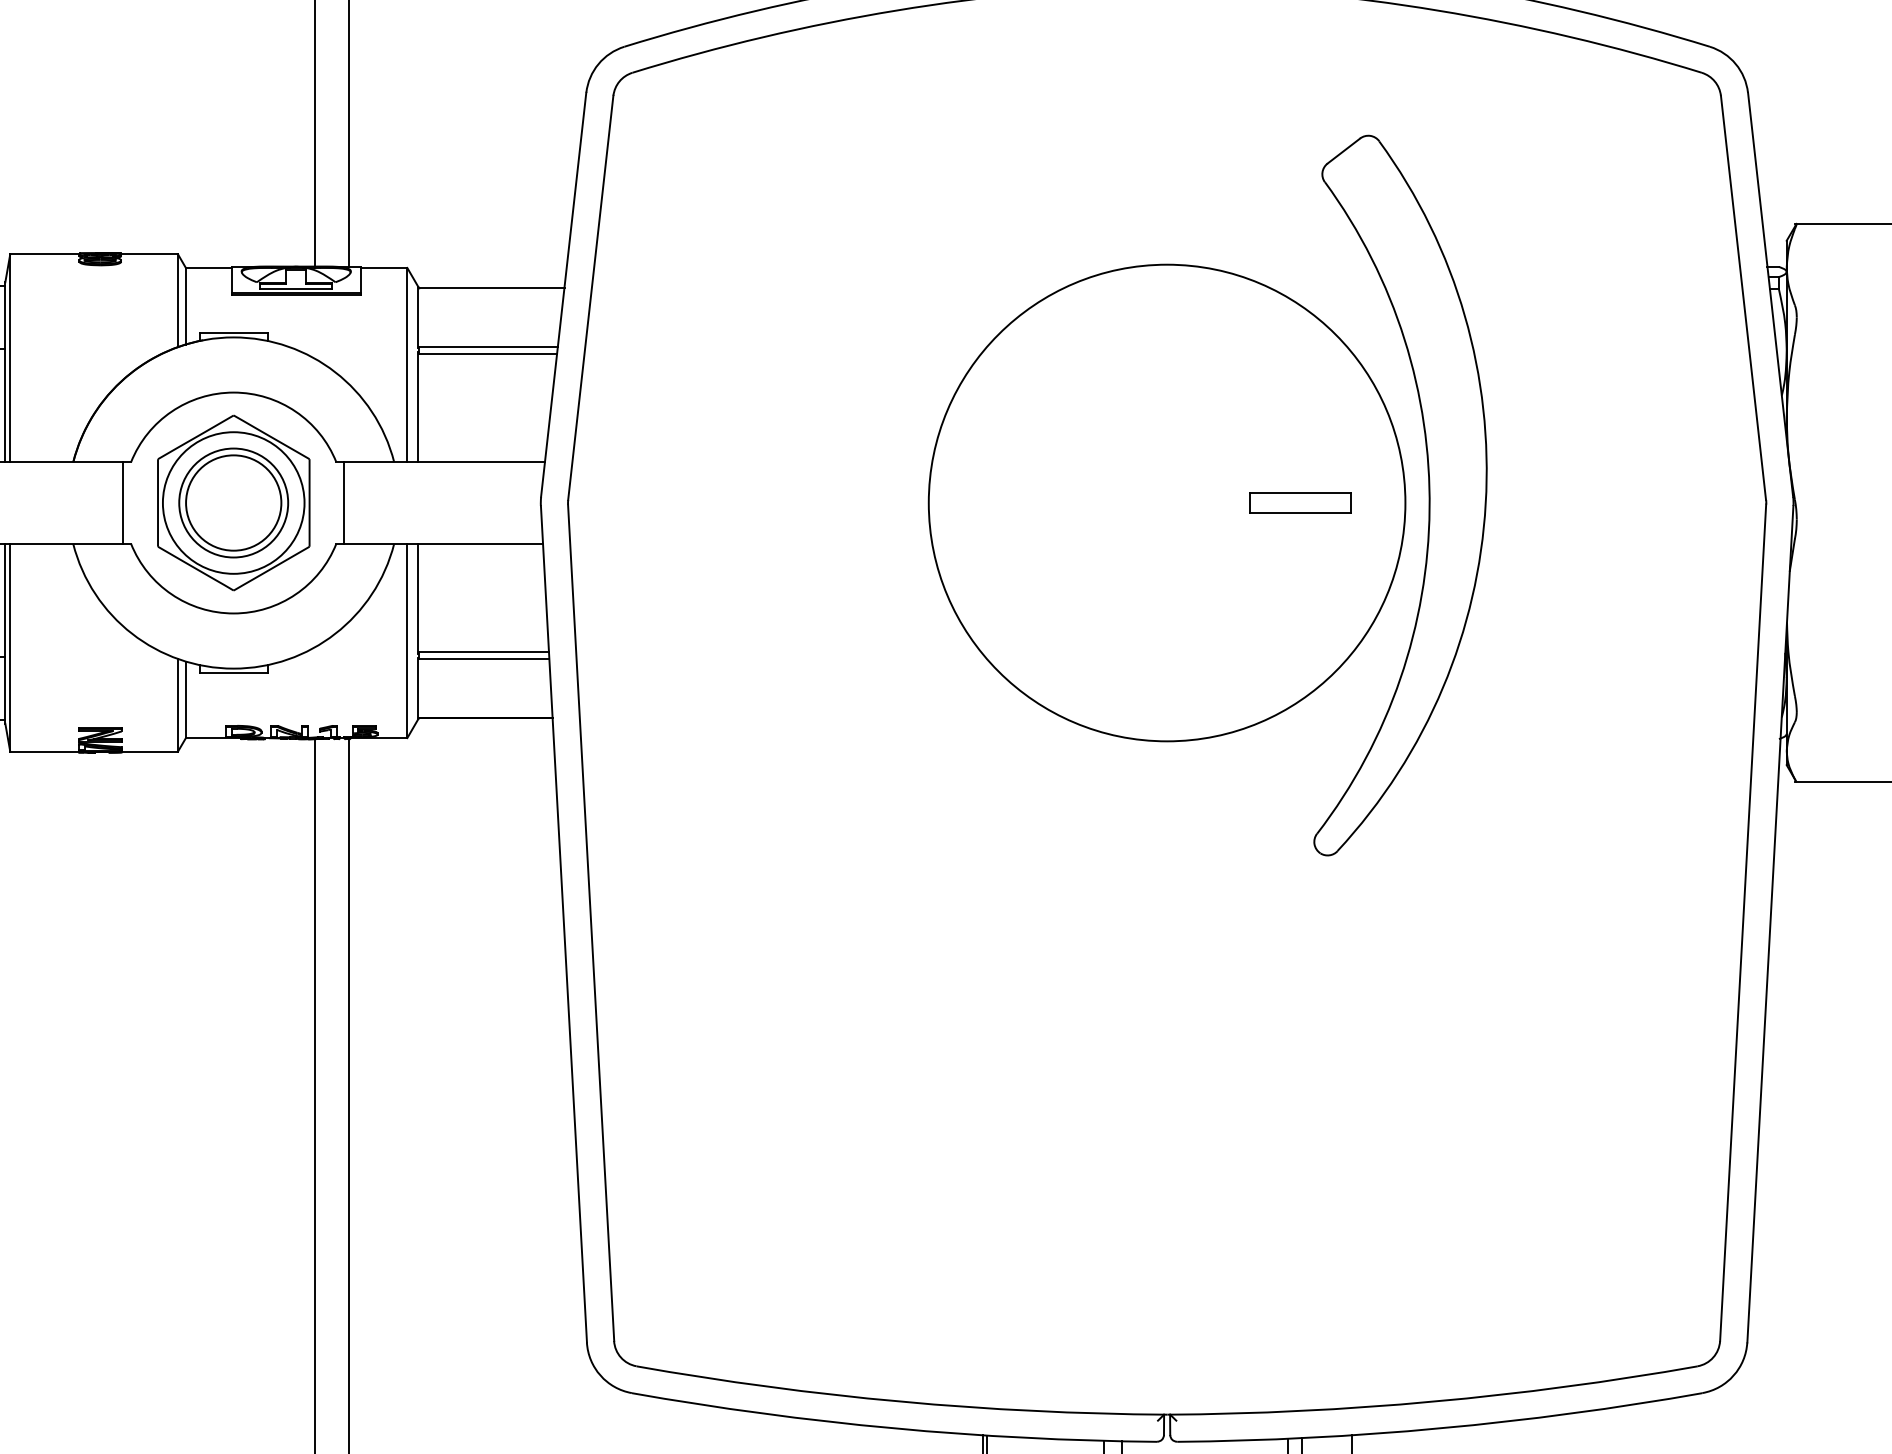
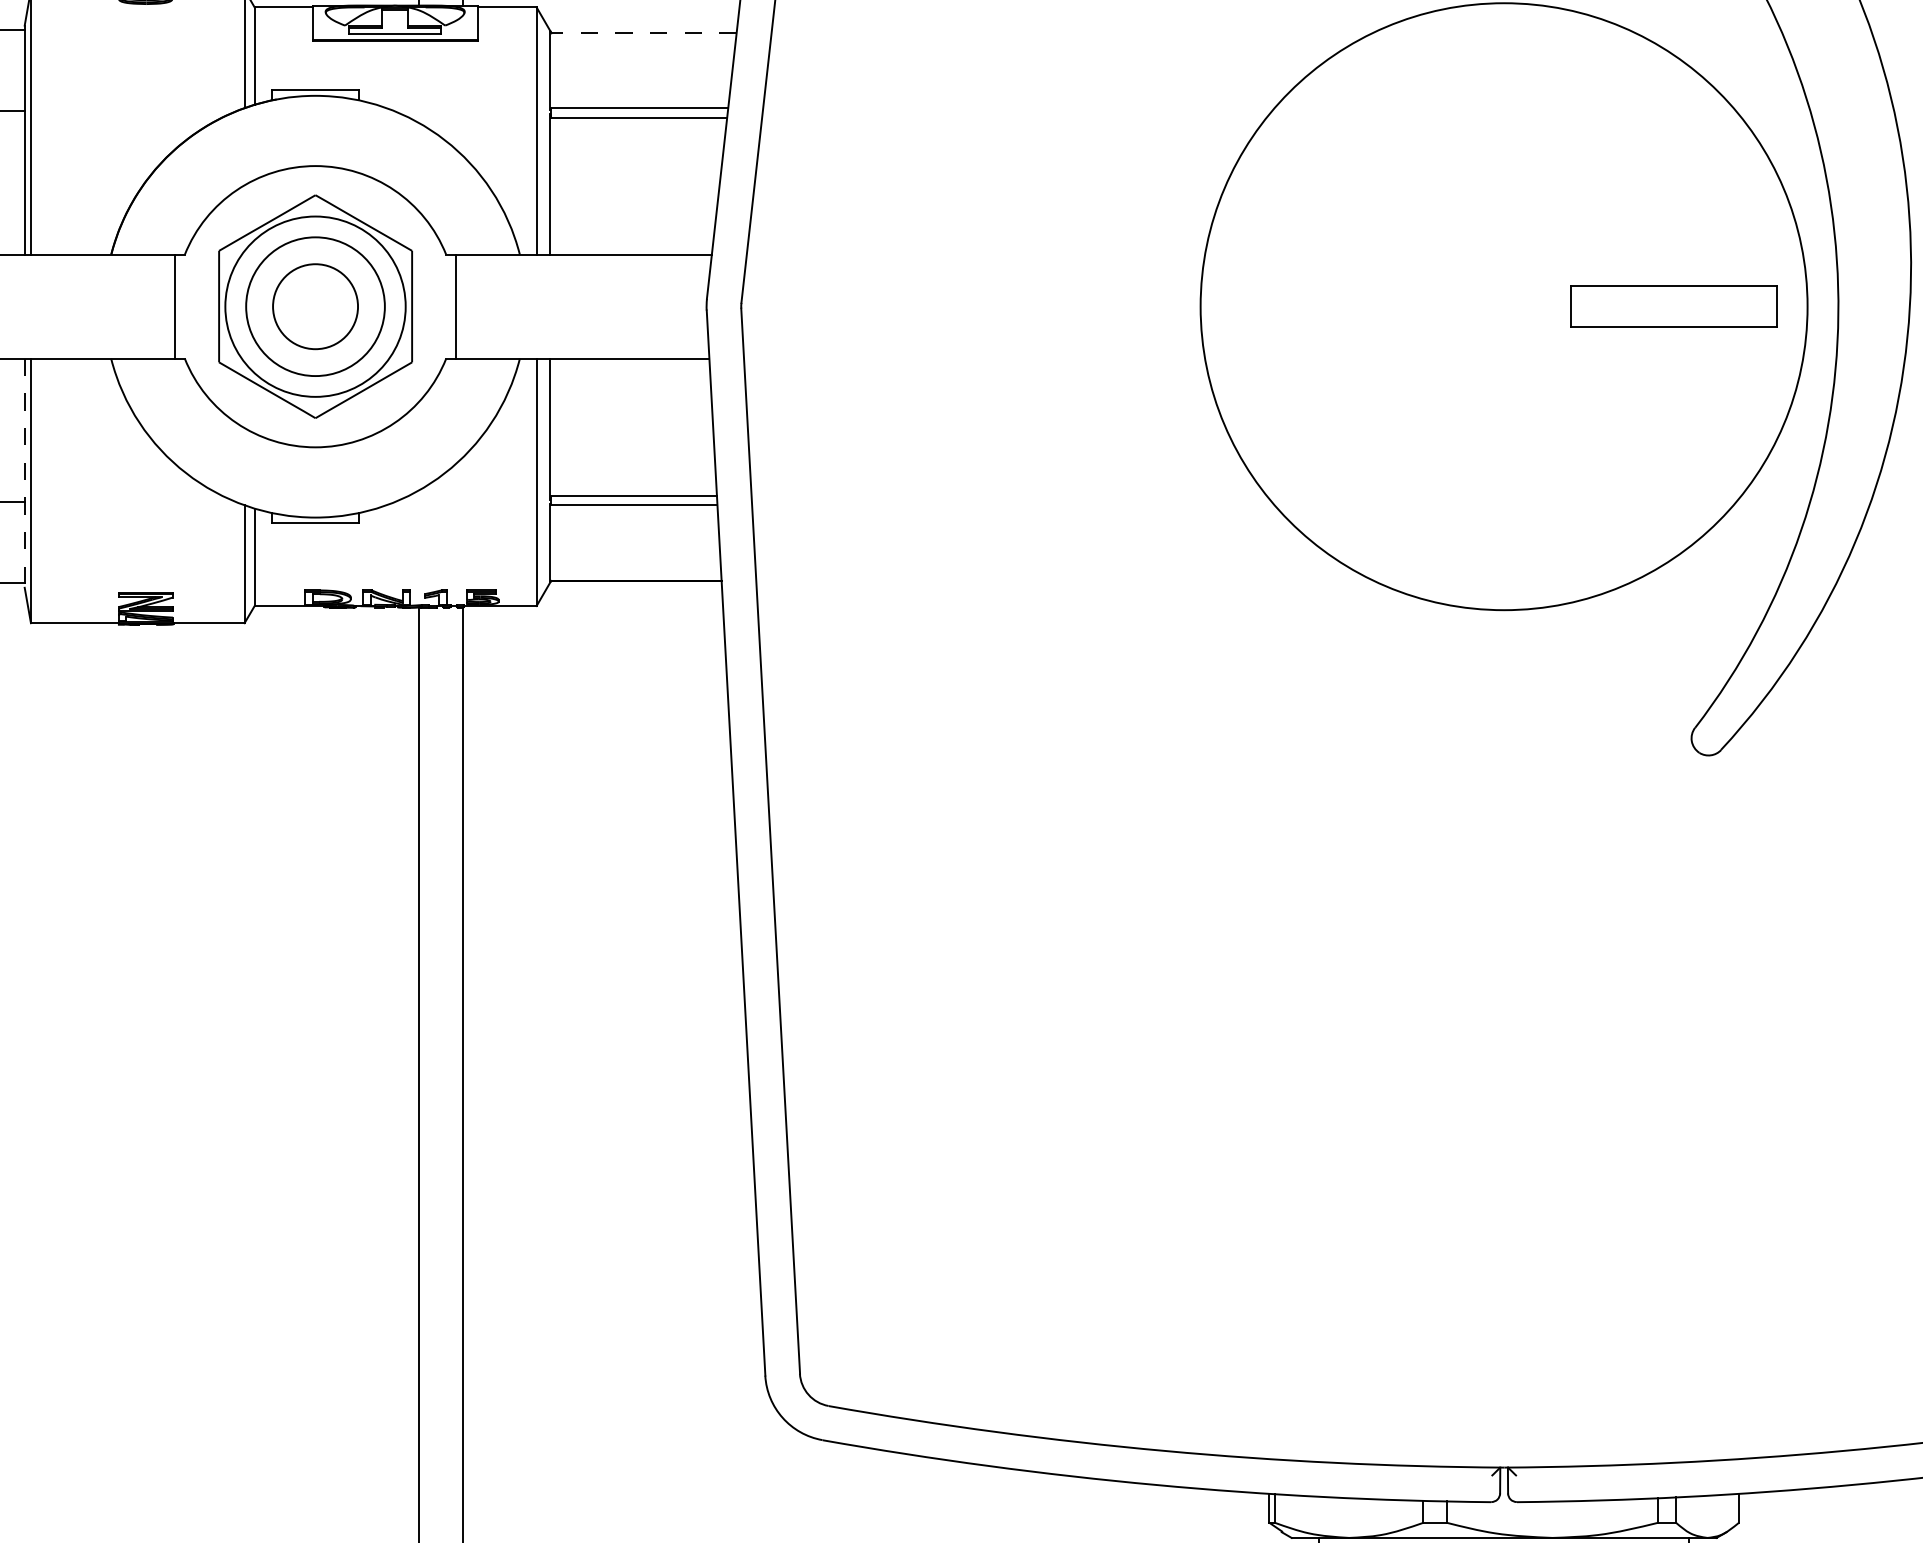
line: (491, 287) -> (643, 32), solid -> dashed
circle: (233, 502) -> (315, 306), size x0.7
part: (1300, 502) -> (1673, 306), size x1.6
line: (5, 633) -> (24, 472), solid -> dashed

